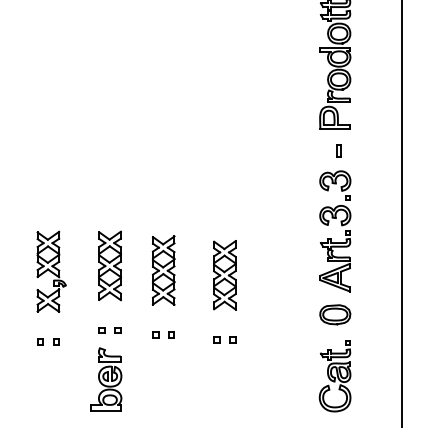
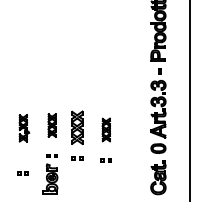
part: (110, 265) -> (52, 125), size x0.7
part: (51, 272) -> (24, 128), size x0.7
part: (225, 274) -> (106, 129), size x0.7
part: (47, 342) -> (22, 173), moved

